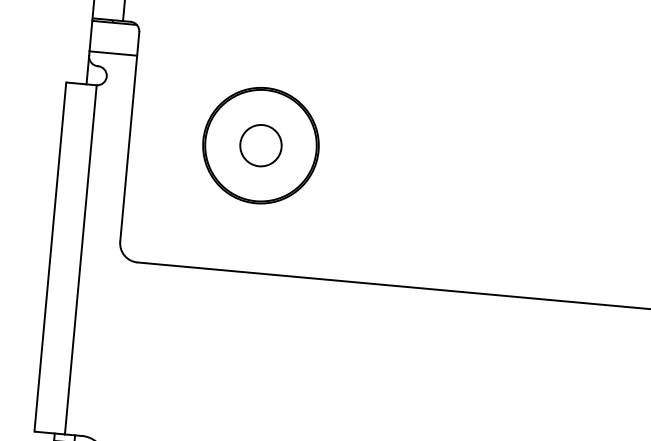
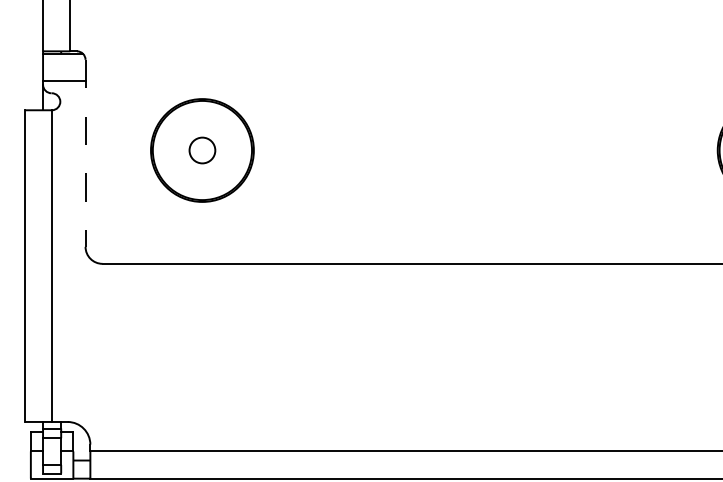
line: (129, 137) -> (85, 153), solid -> dashed
circle: (261, 145) -> (202, 150), size x0.7

